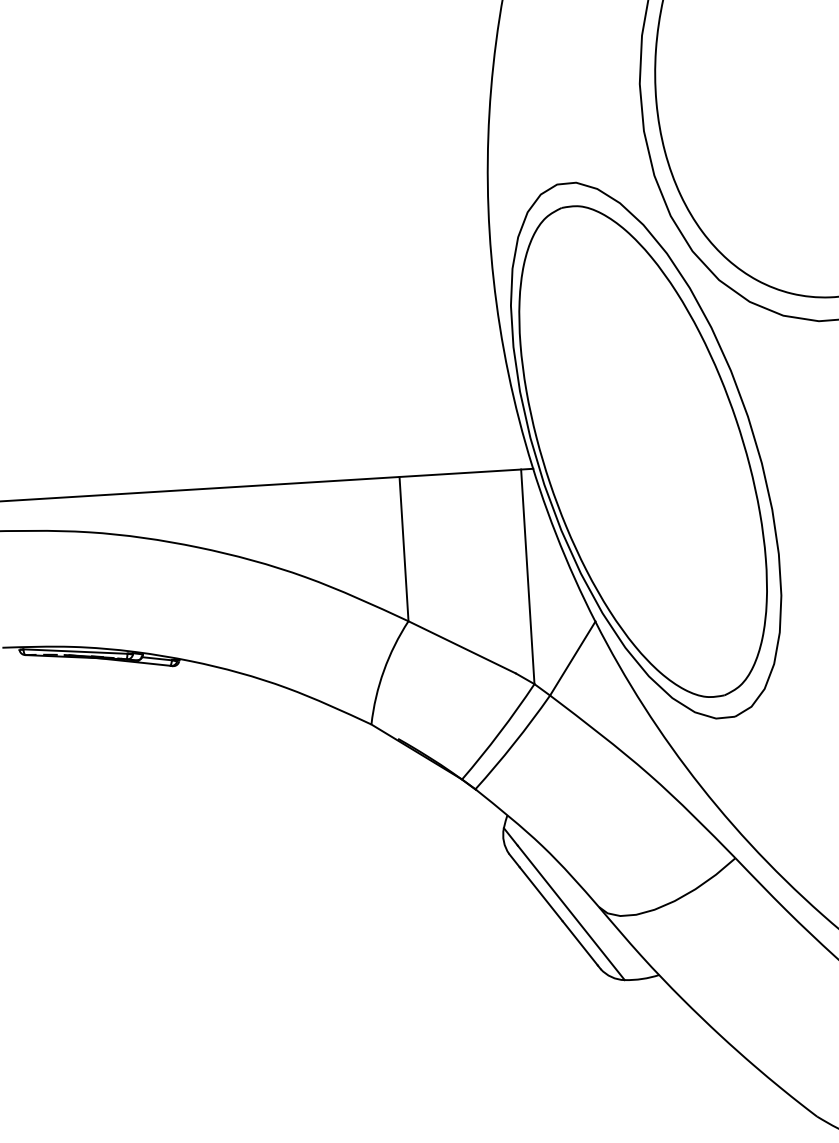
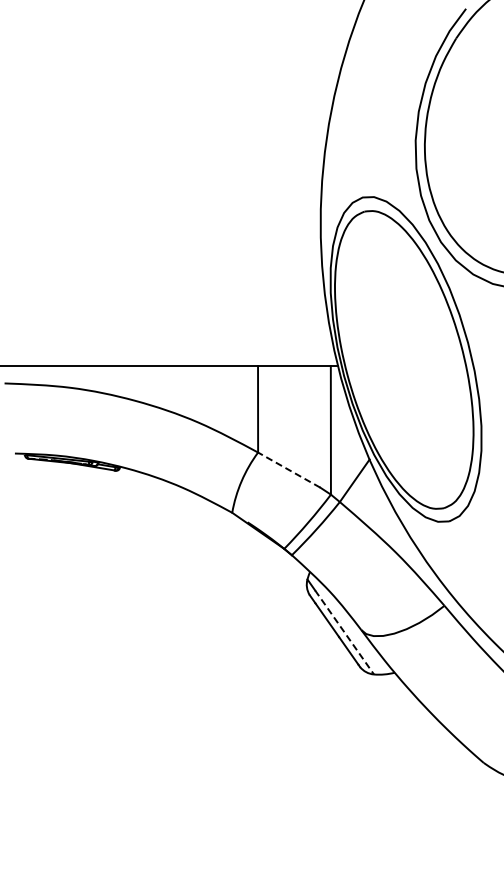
line: (462, 648) -> (289, 470), solid -> dashed
line: (571, 912) -> (344, 632), solid -> dashed

